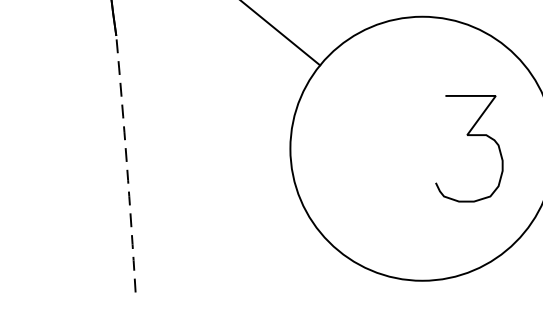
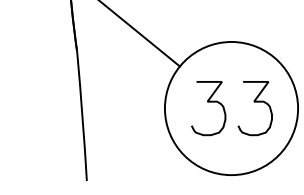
curve: (376, 136) -> (208, 102), added
arc: (126, 164) -> (82, 116), dashed -> solid

